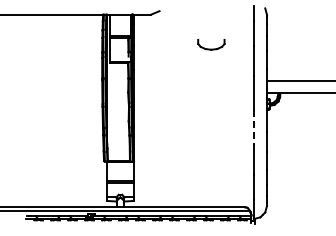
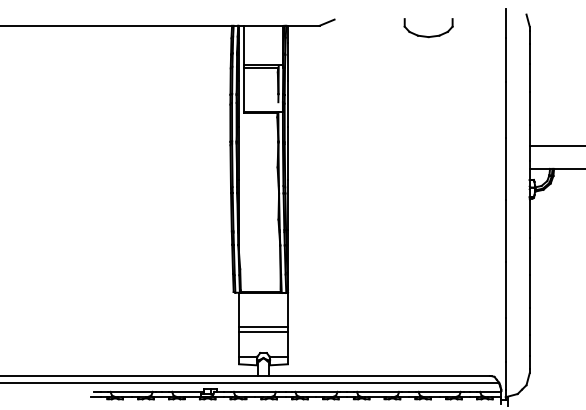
part: (211, 44) -> (428, 27), moved
line: (253, 127) -> (505, 230), dashed -> solid

